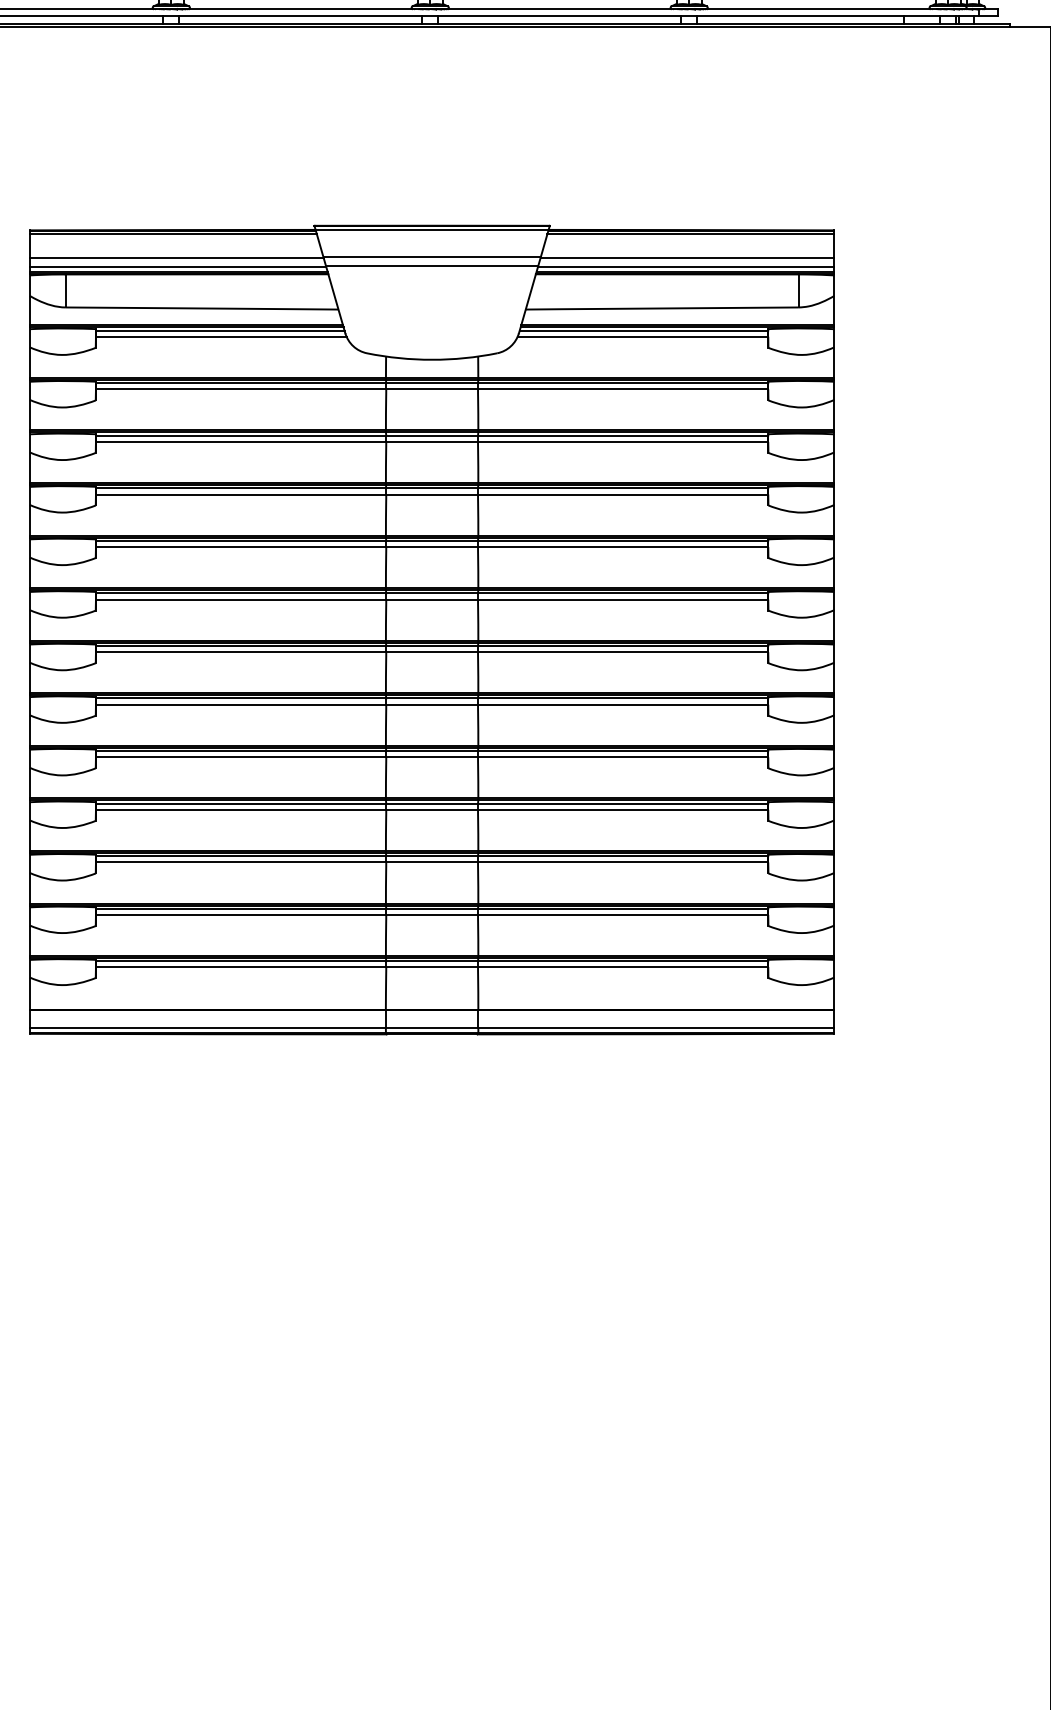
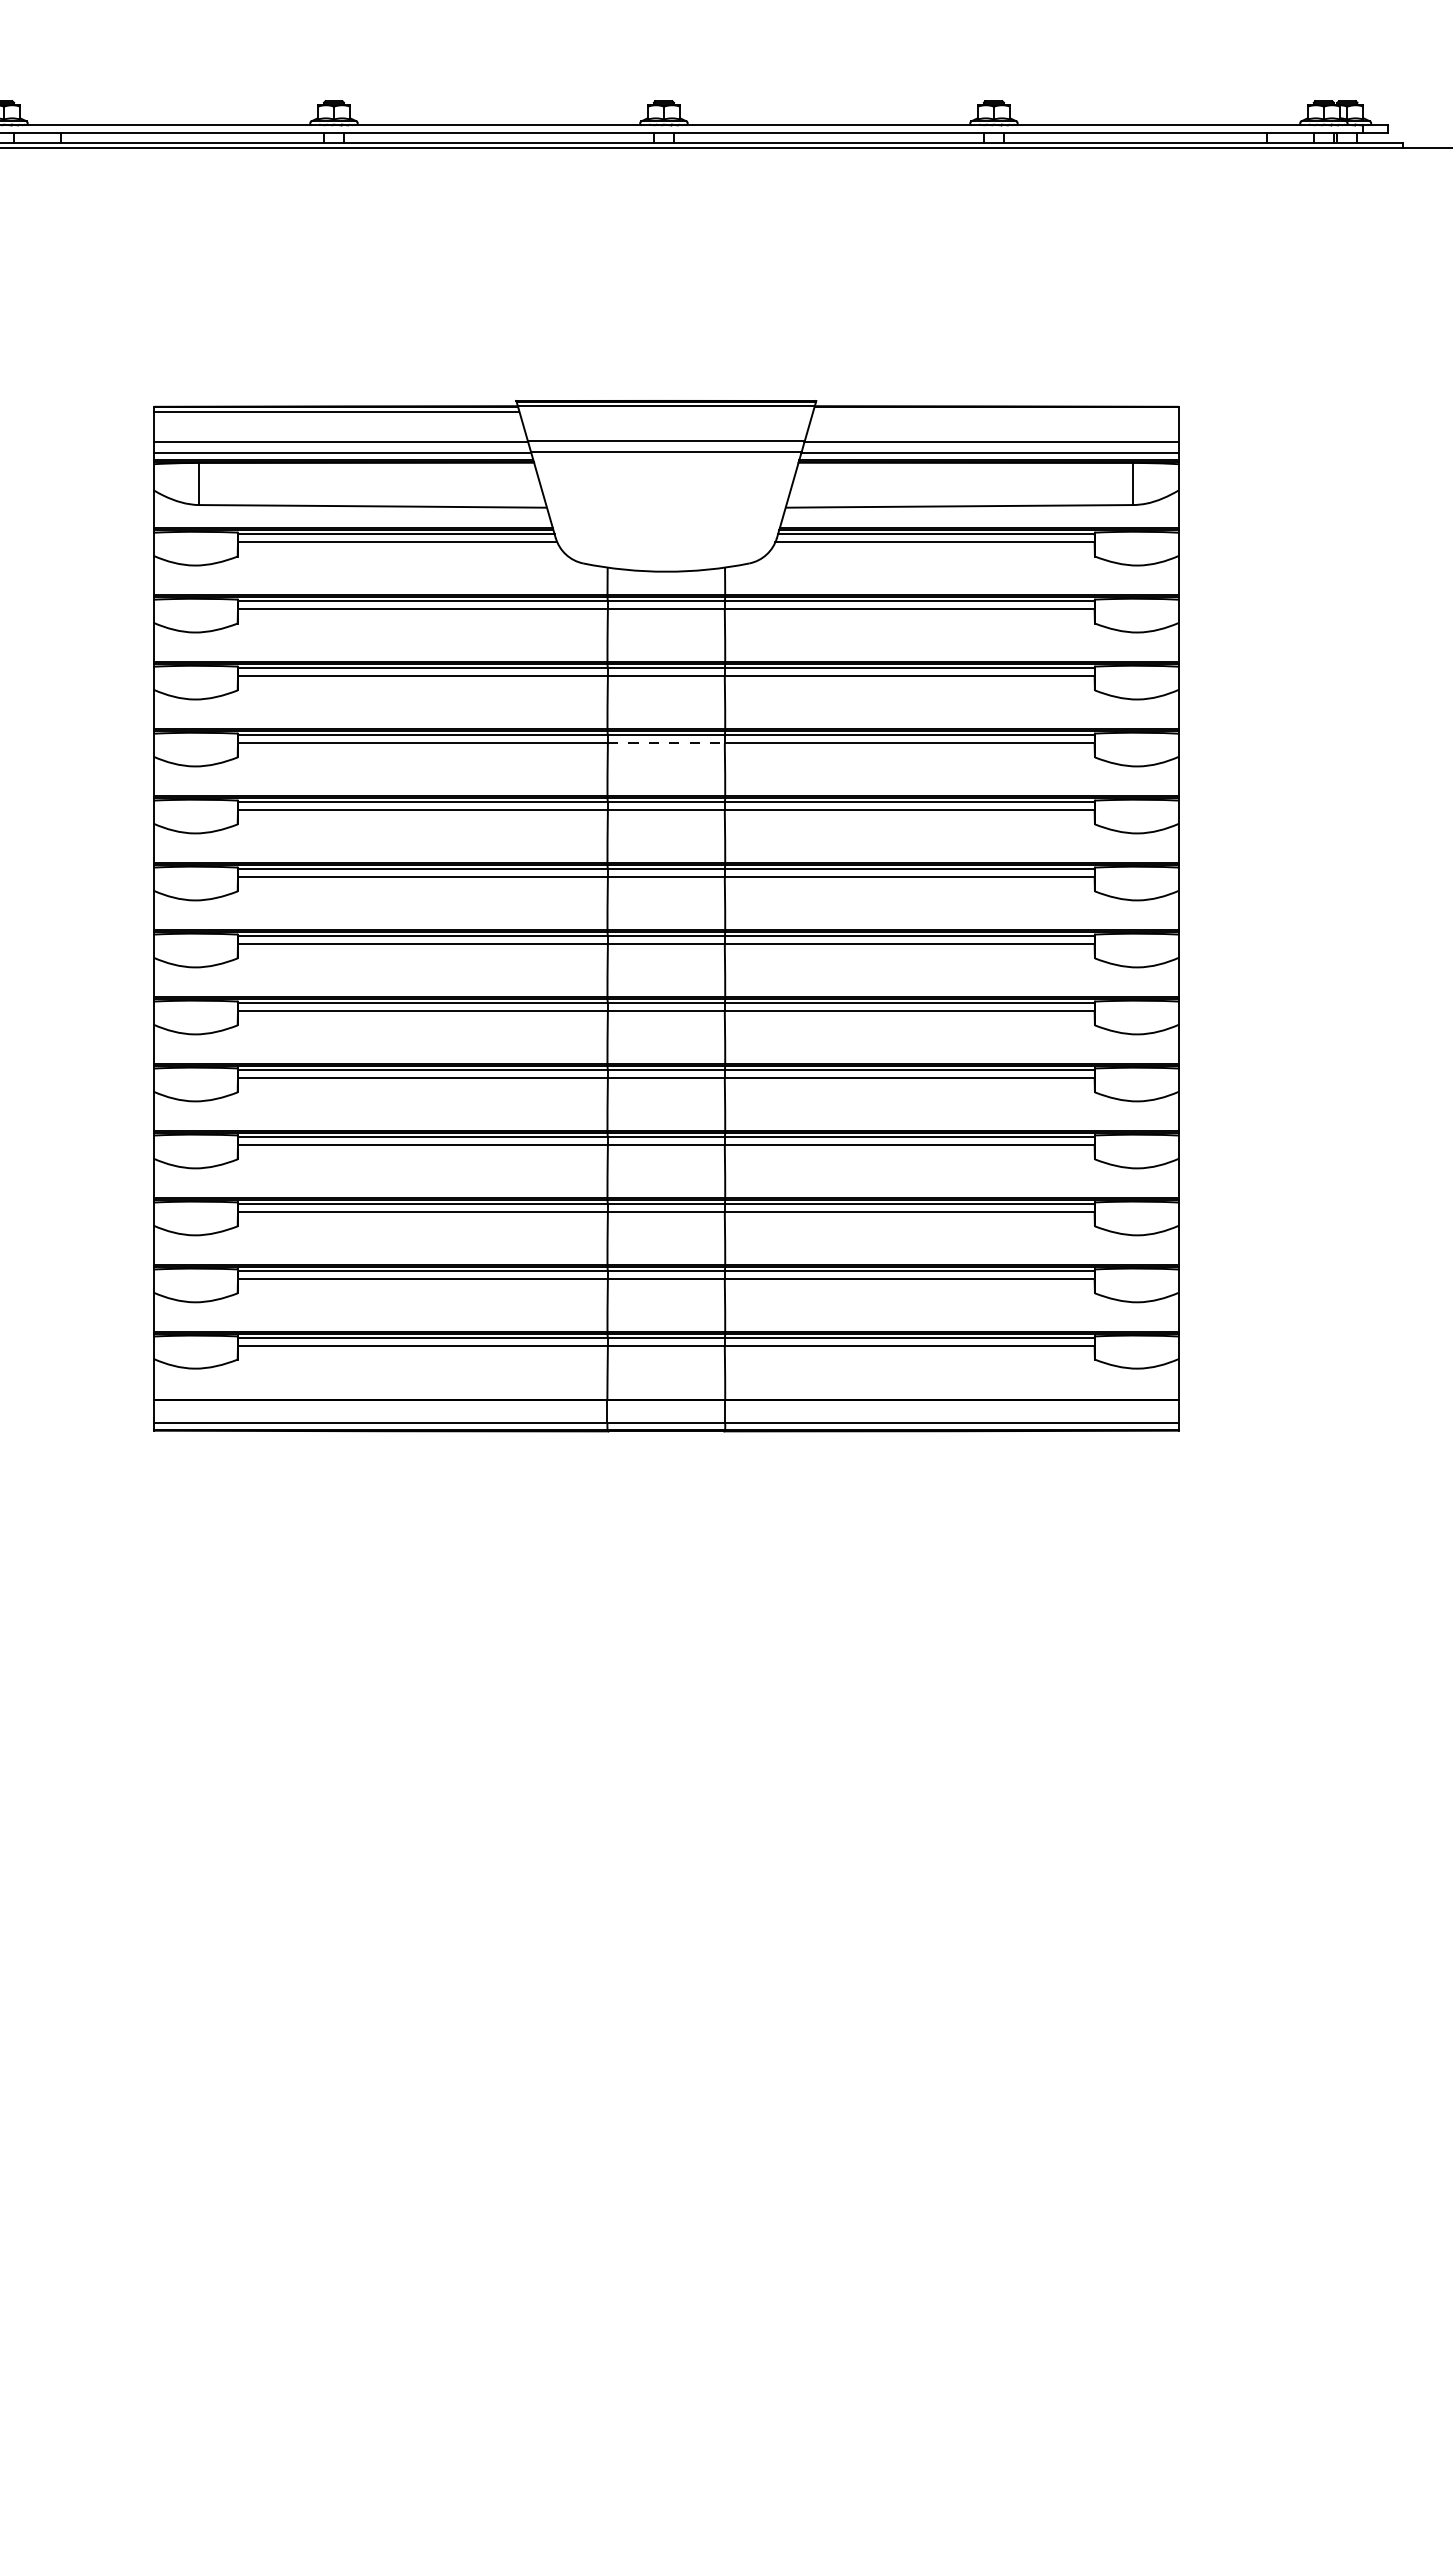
line: (690, 234) -> (995, 411), removed
line: (432, 494) -> (666, 743), solid -> dashed

